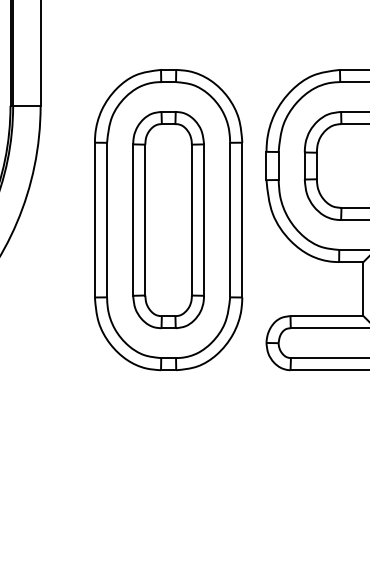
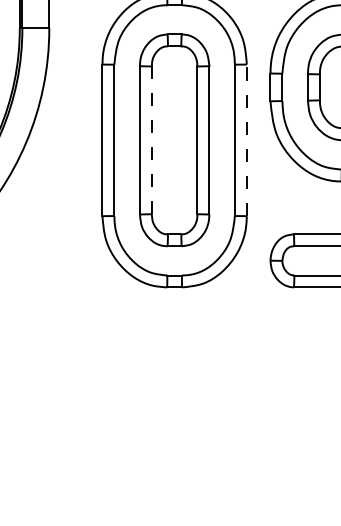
line: (145, 219) -> (152, 139), solid -> dashed
line: (242, 219) -> (246, 139), solid -> dashed

